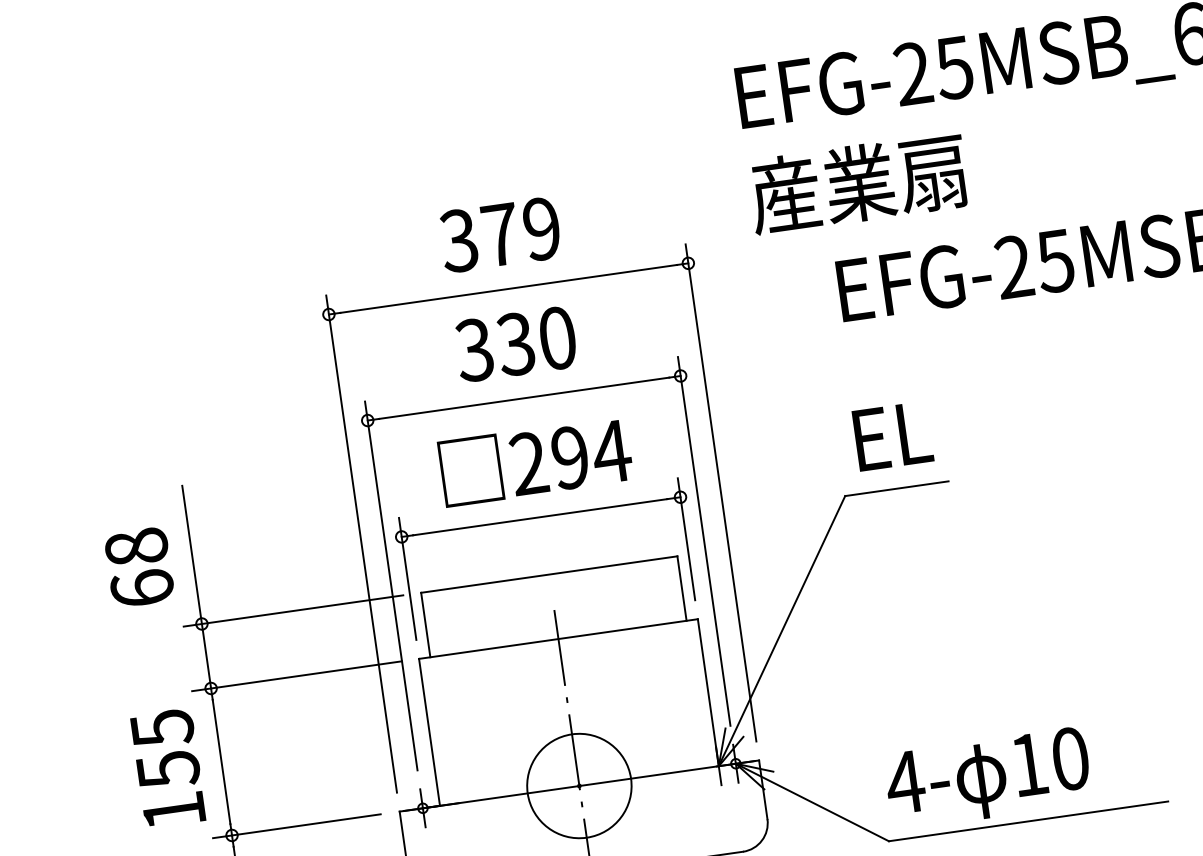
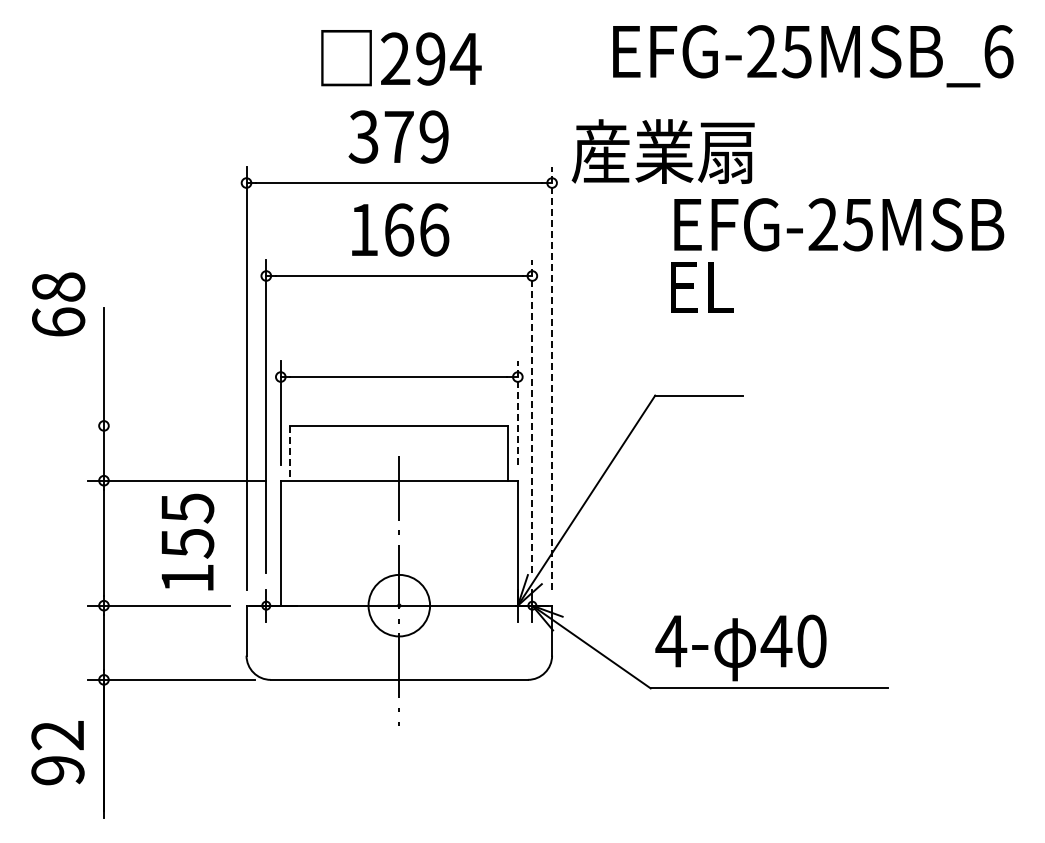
text: (857, 183) -> (662, 151), moved
text: (515, 343) -> (398, 229), 330 -> 166
text: (893, 436) -> (702, 287), moved
text: (535, 461) -> (401, 58), moved
line: (721, 492) -> (552, 377), solid -> dashed
line: (686, 539) -> (517, 412), solid -> dashed
line: (704, 541) -> (532, 416), solid -> dashed
text: (139, 567) -> (58, 304), moved
line: (293, 610) -> (181, 425), removed
line: (425, 625) -> (290, 453), solid -> dashed
text: (1029, 765) -> (776, 641), 10 -> 40
text: (167, 767) -> (187, 541), moved
circle: (579, 785) -> (399, 605), size x0.7

